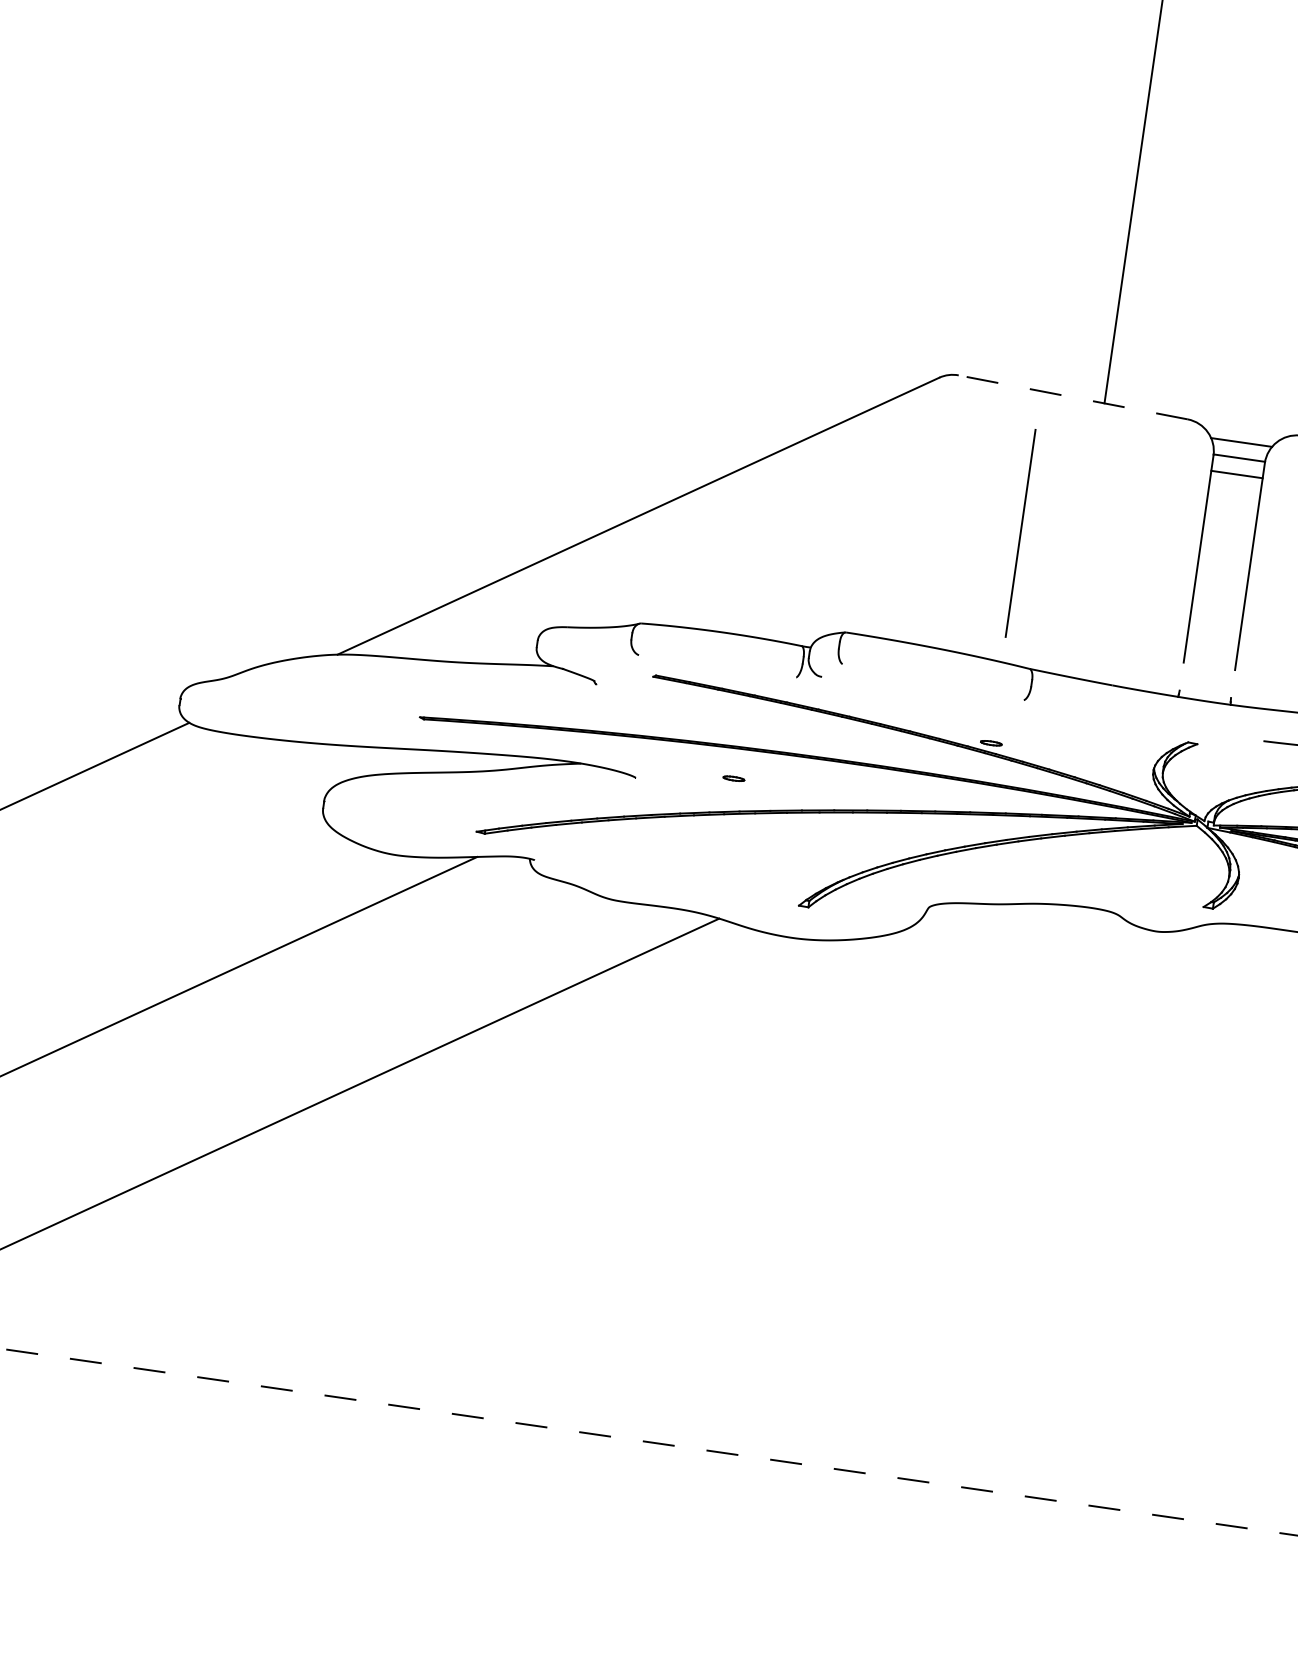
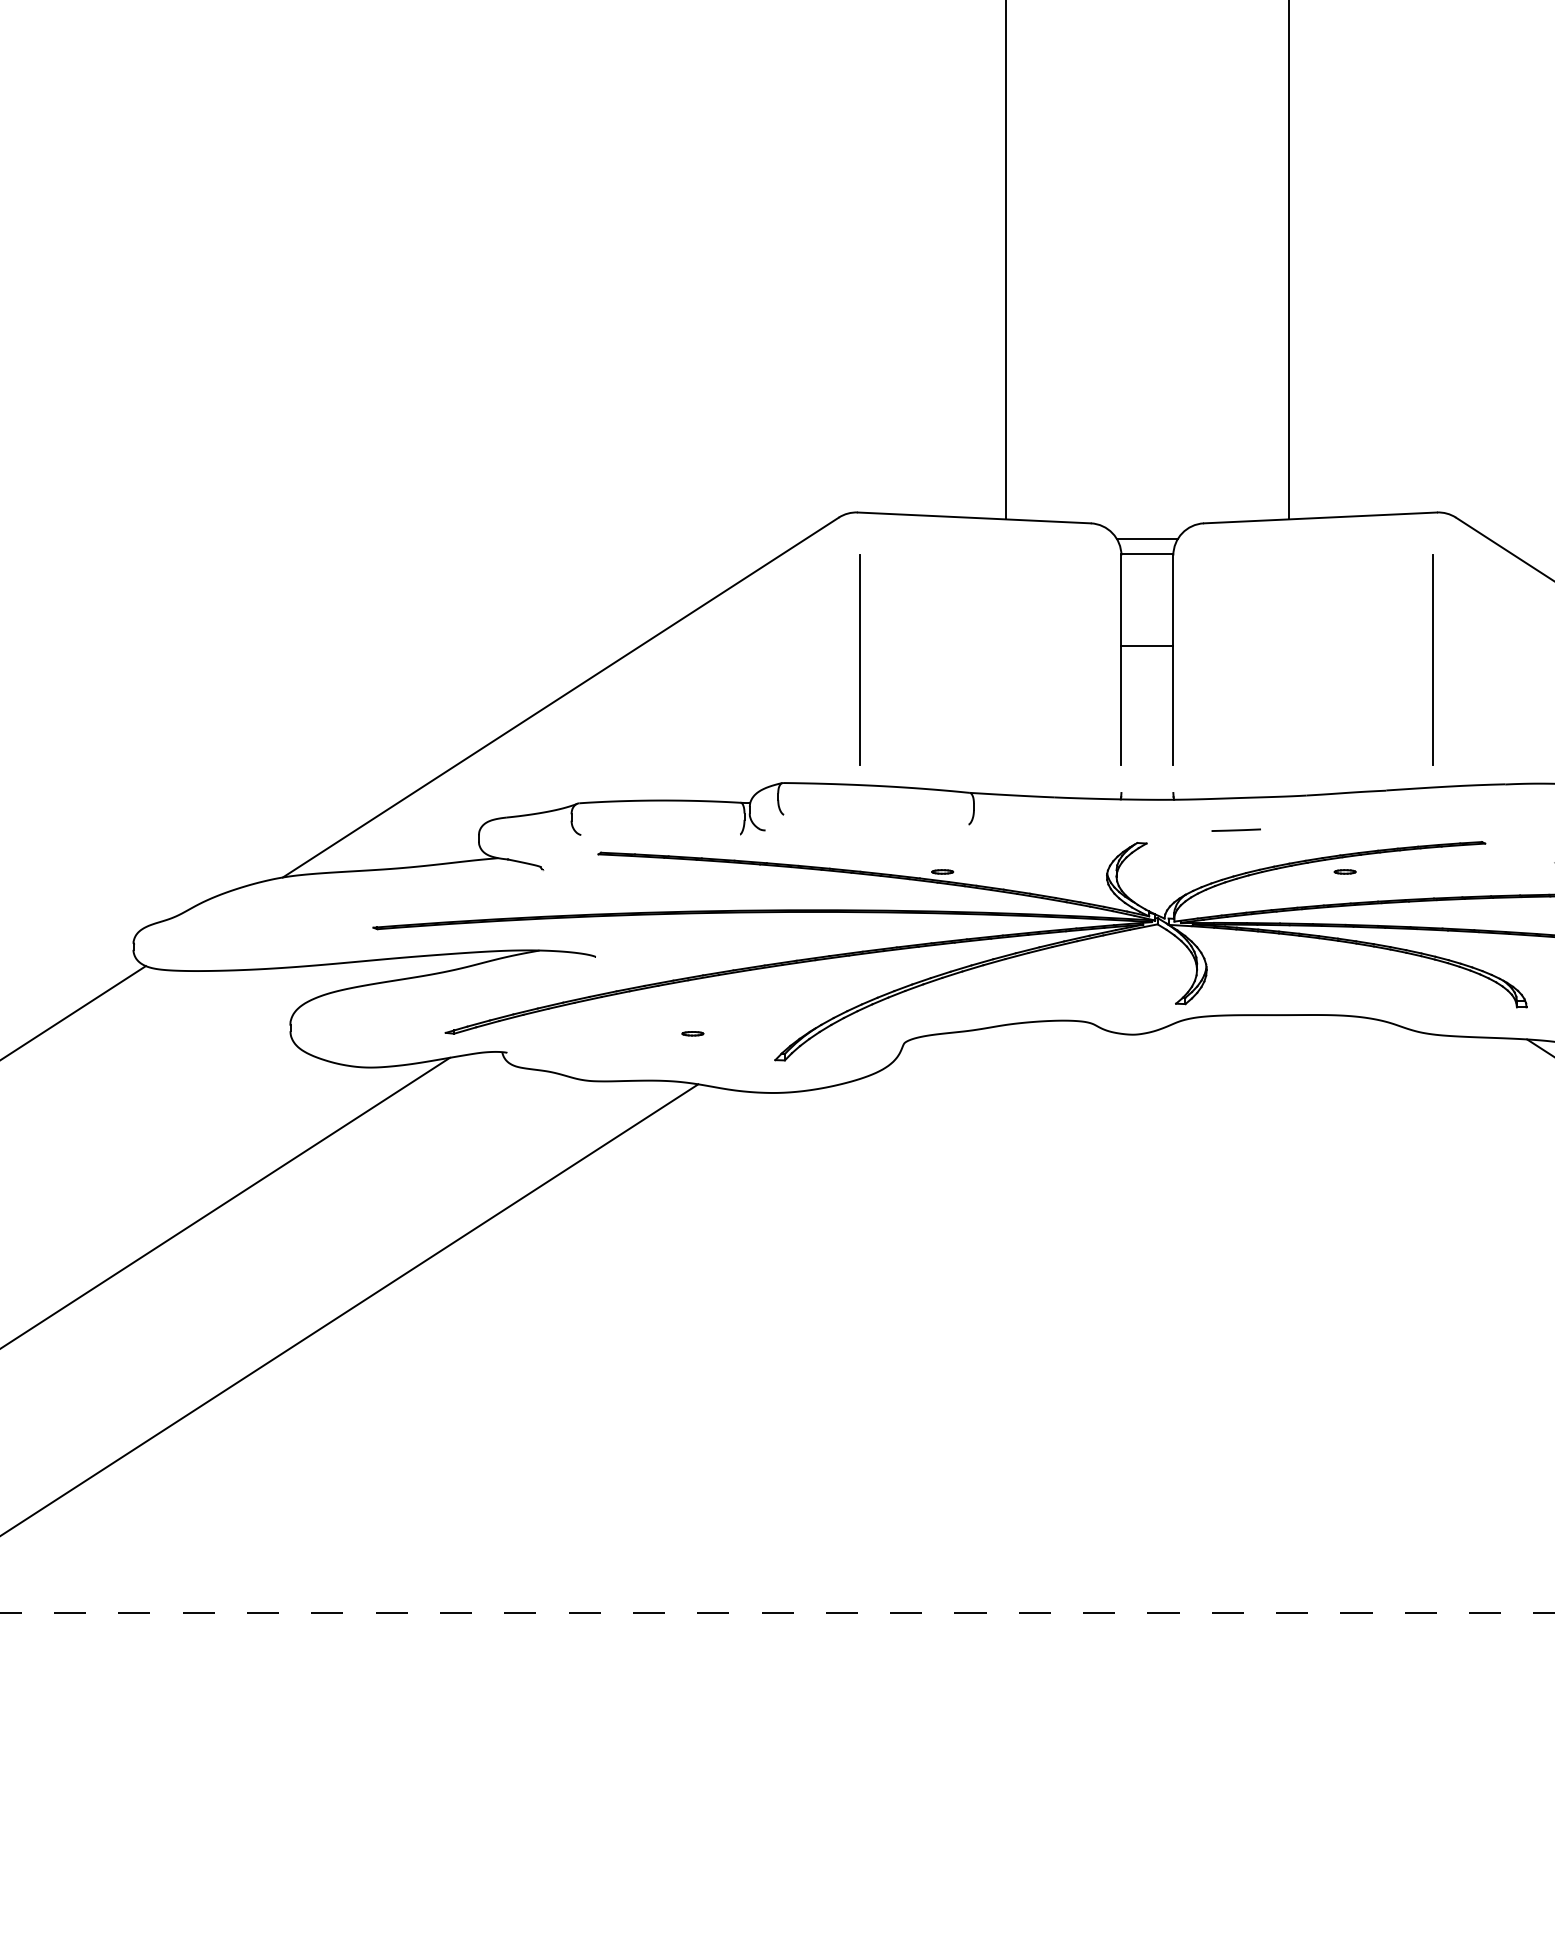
line: (1073, 396) -> (974, 517), dashed -> solid
line: (1237, 474) -> (1147, 645), moved
line: (1020, 532) -> (859, 659), moved
part: (733, 778) -> (692, 1033), moved

